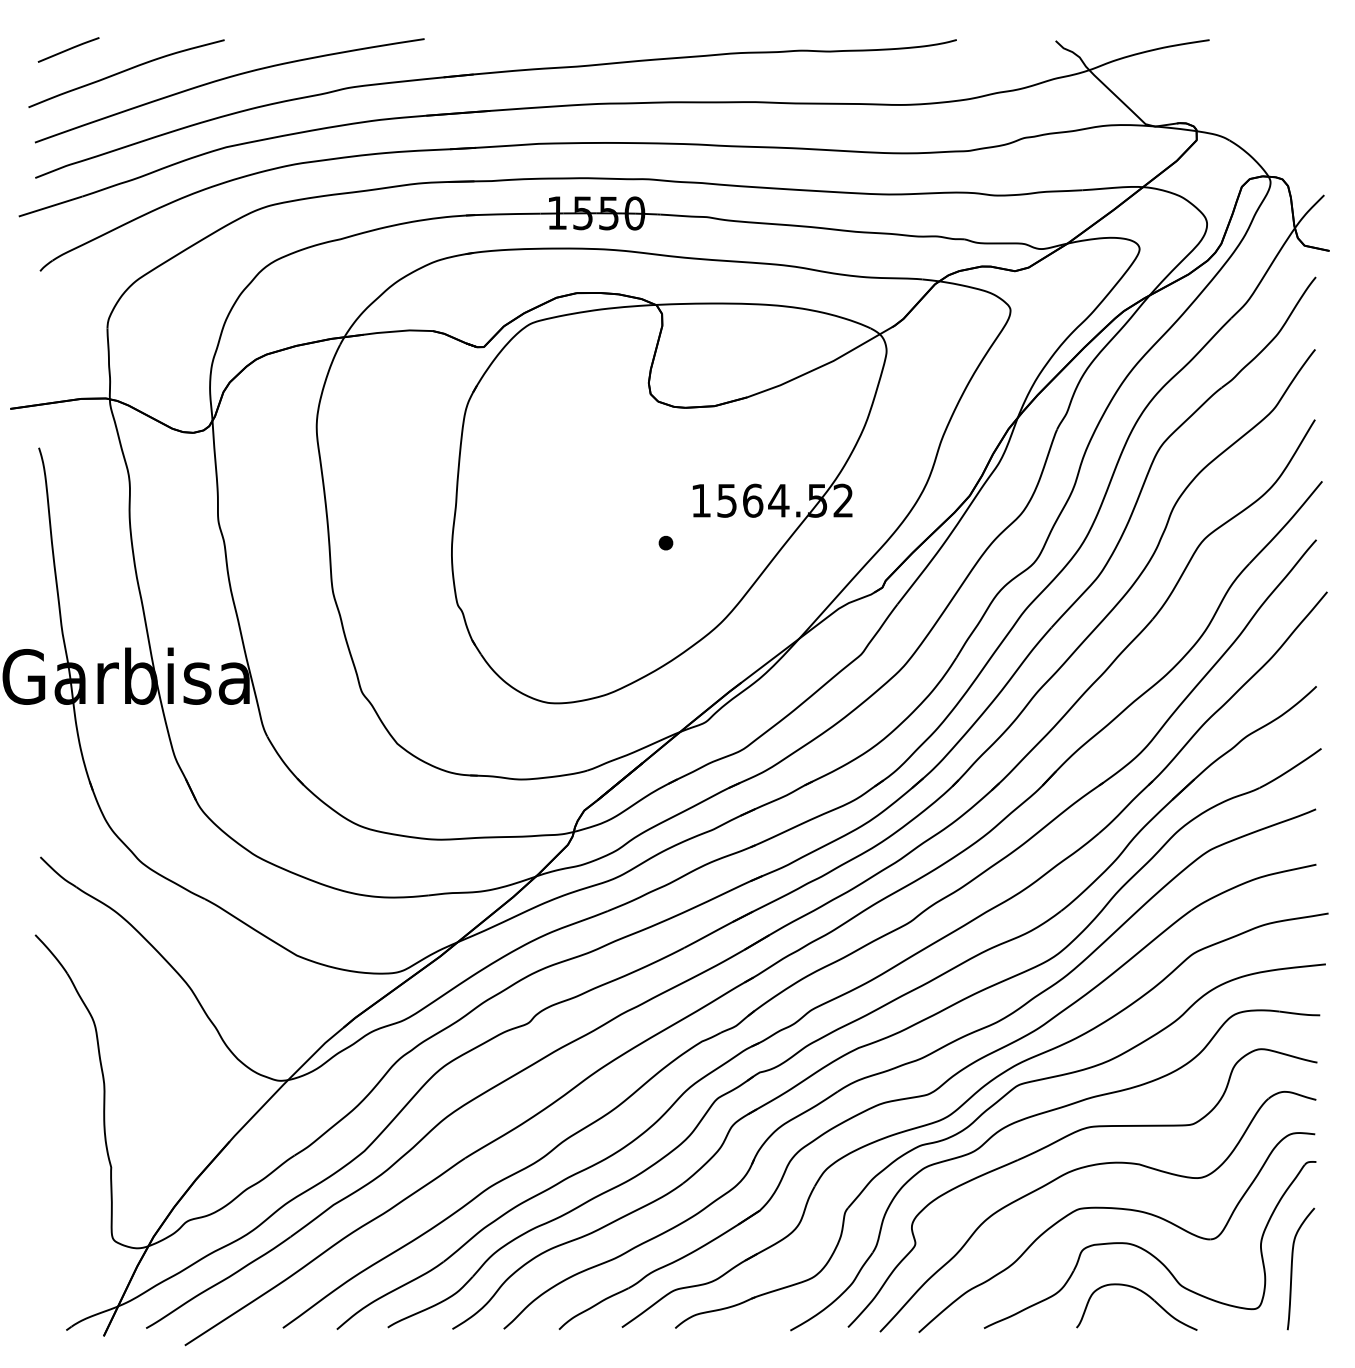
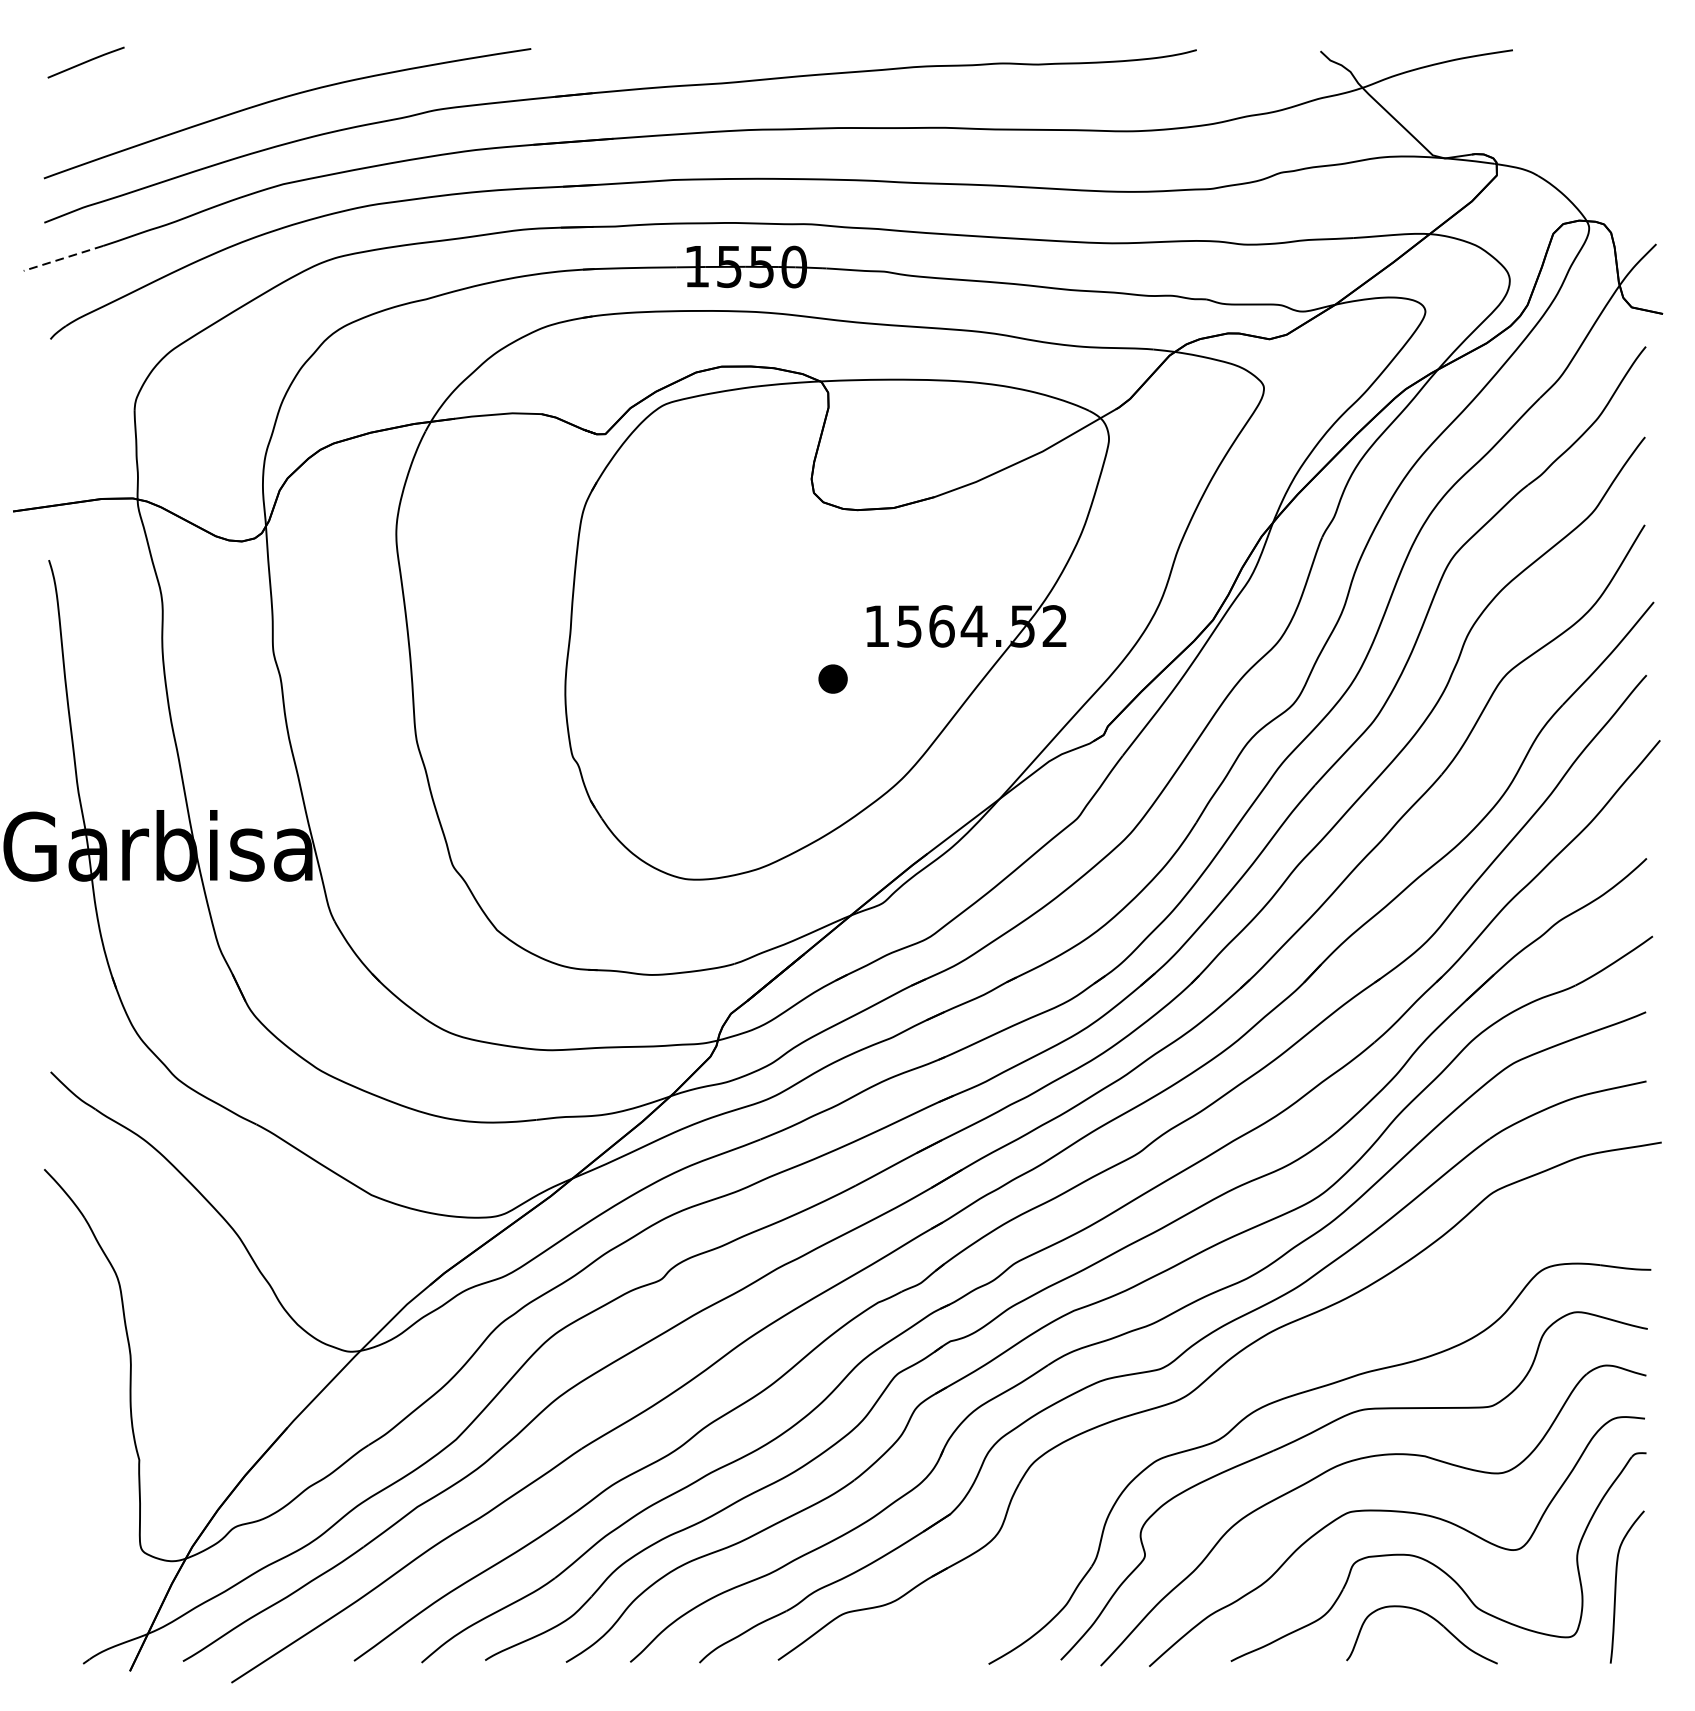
curve: (126, 71) -> (158, 89), removed
line: (50, 206) -> (63, 258), solid -> dashed
part: (665, 543) -> (832, 679), size x1.6
part: (980, 1117) -> (1226, 1397), removed

